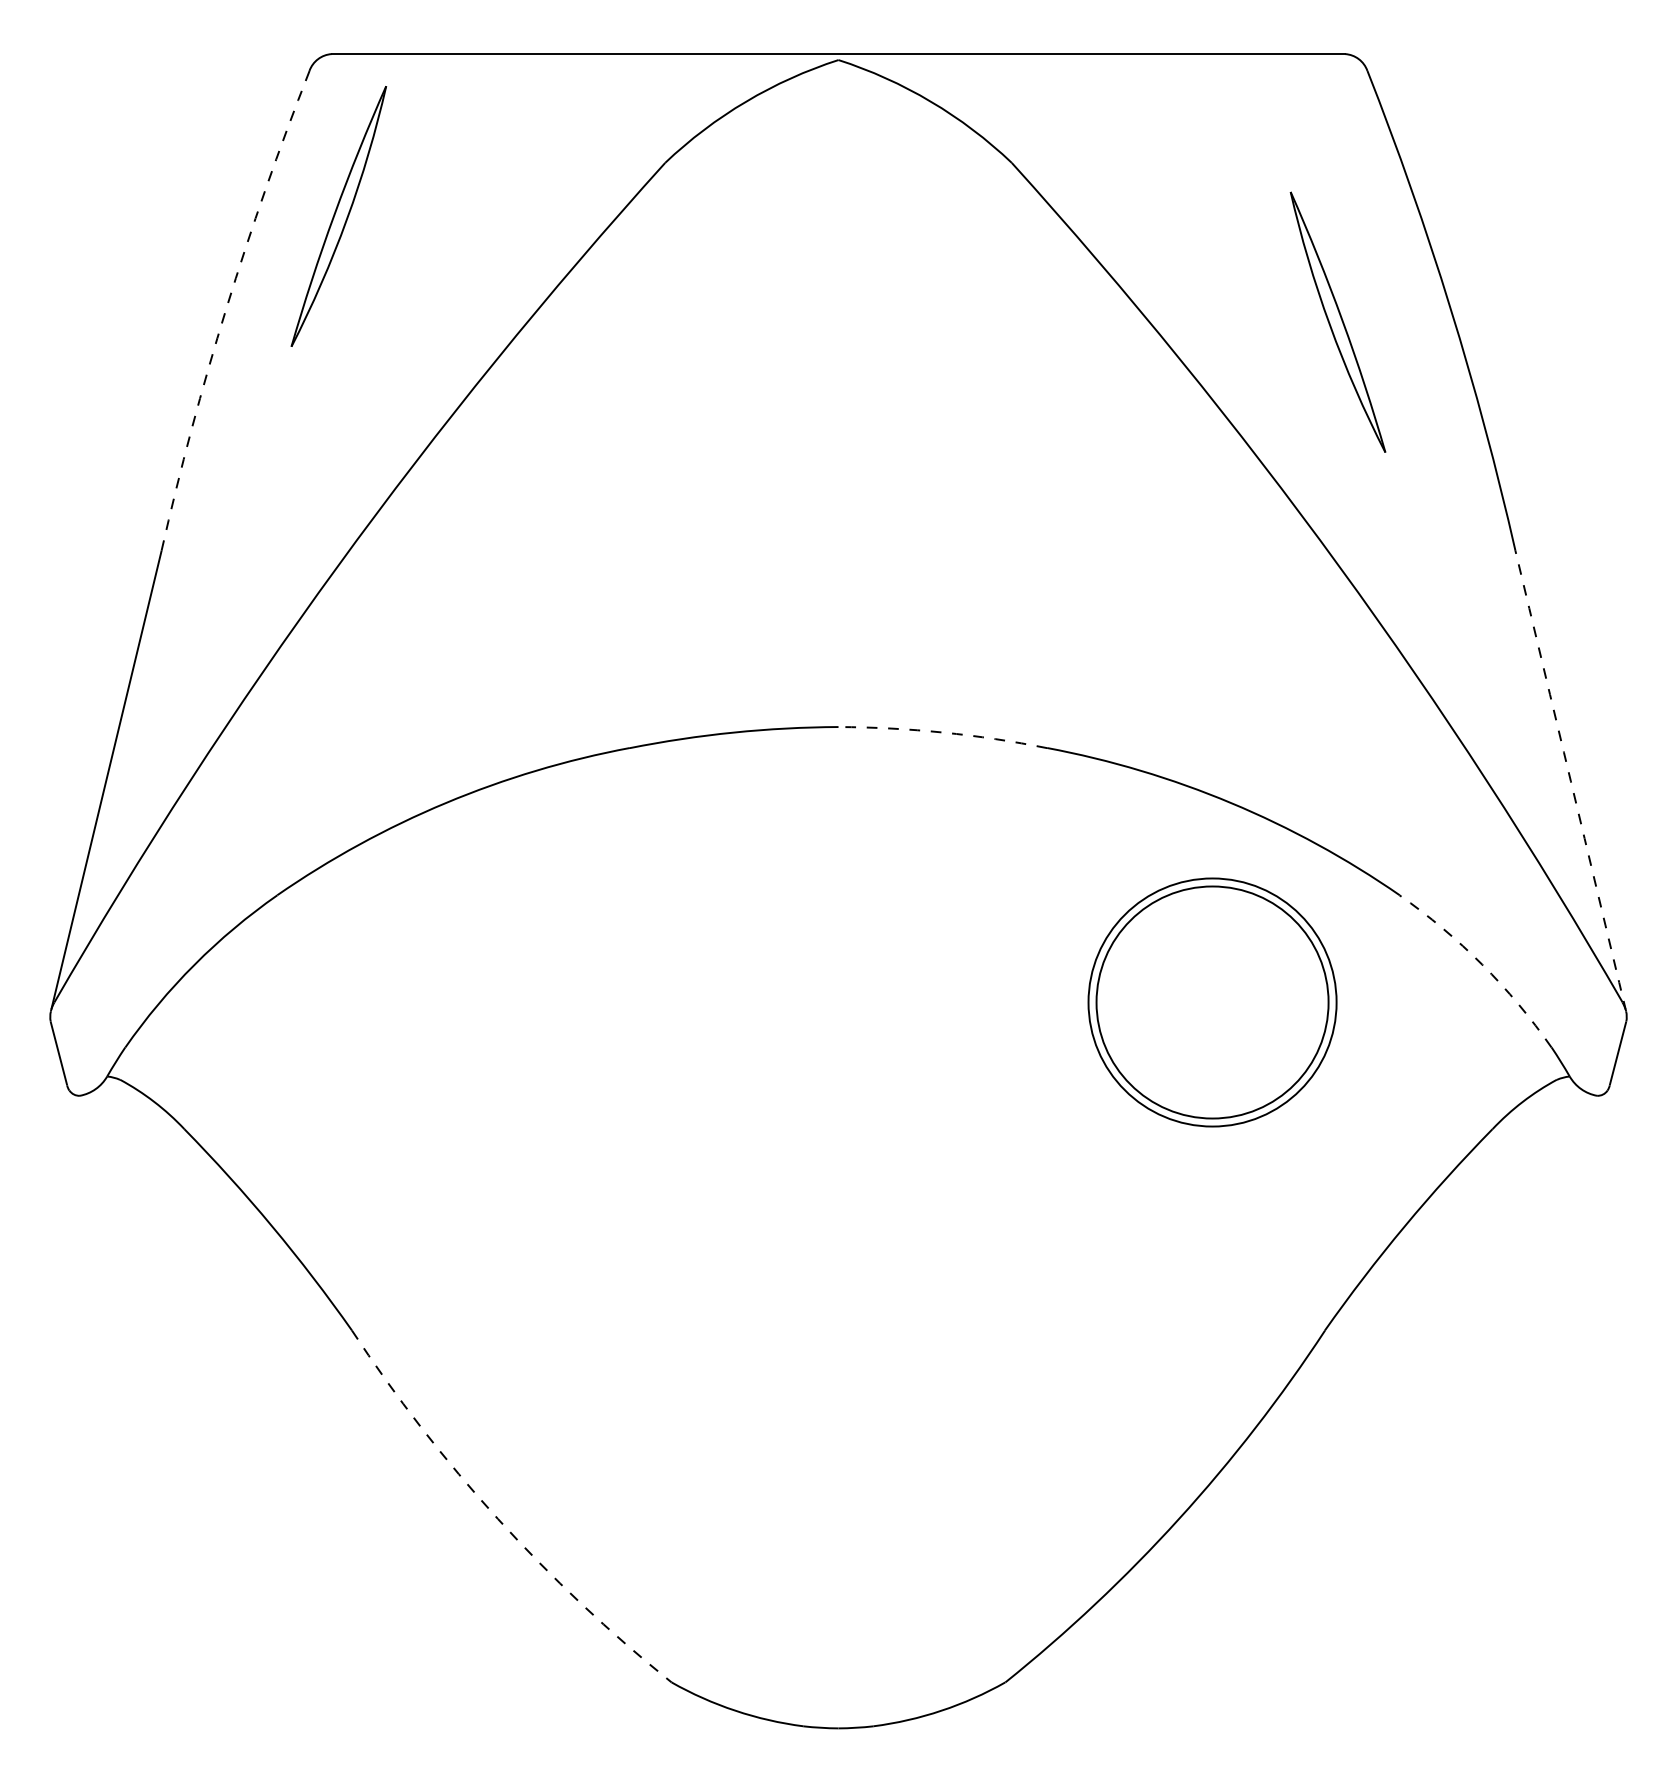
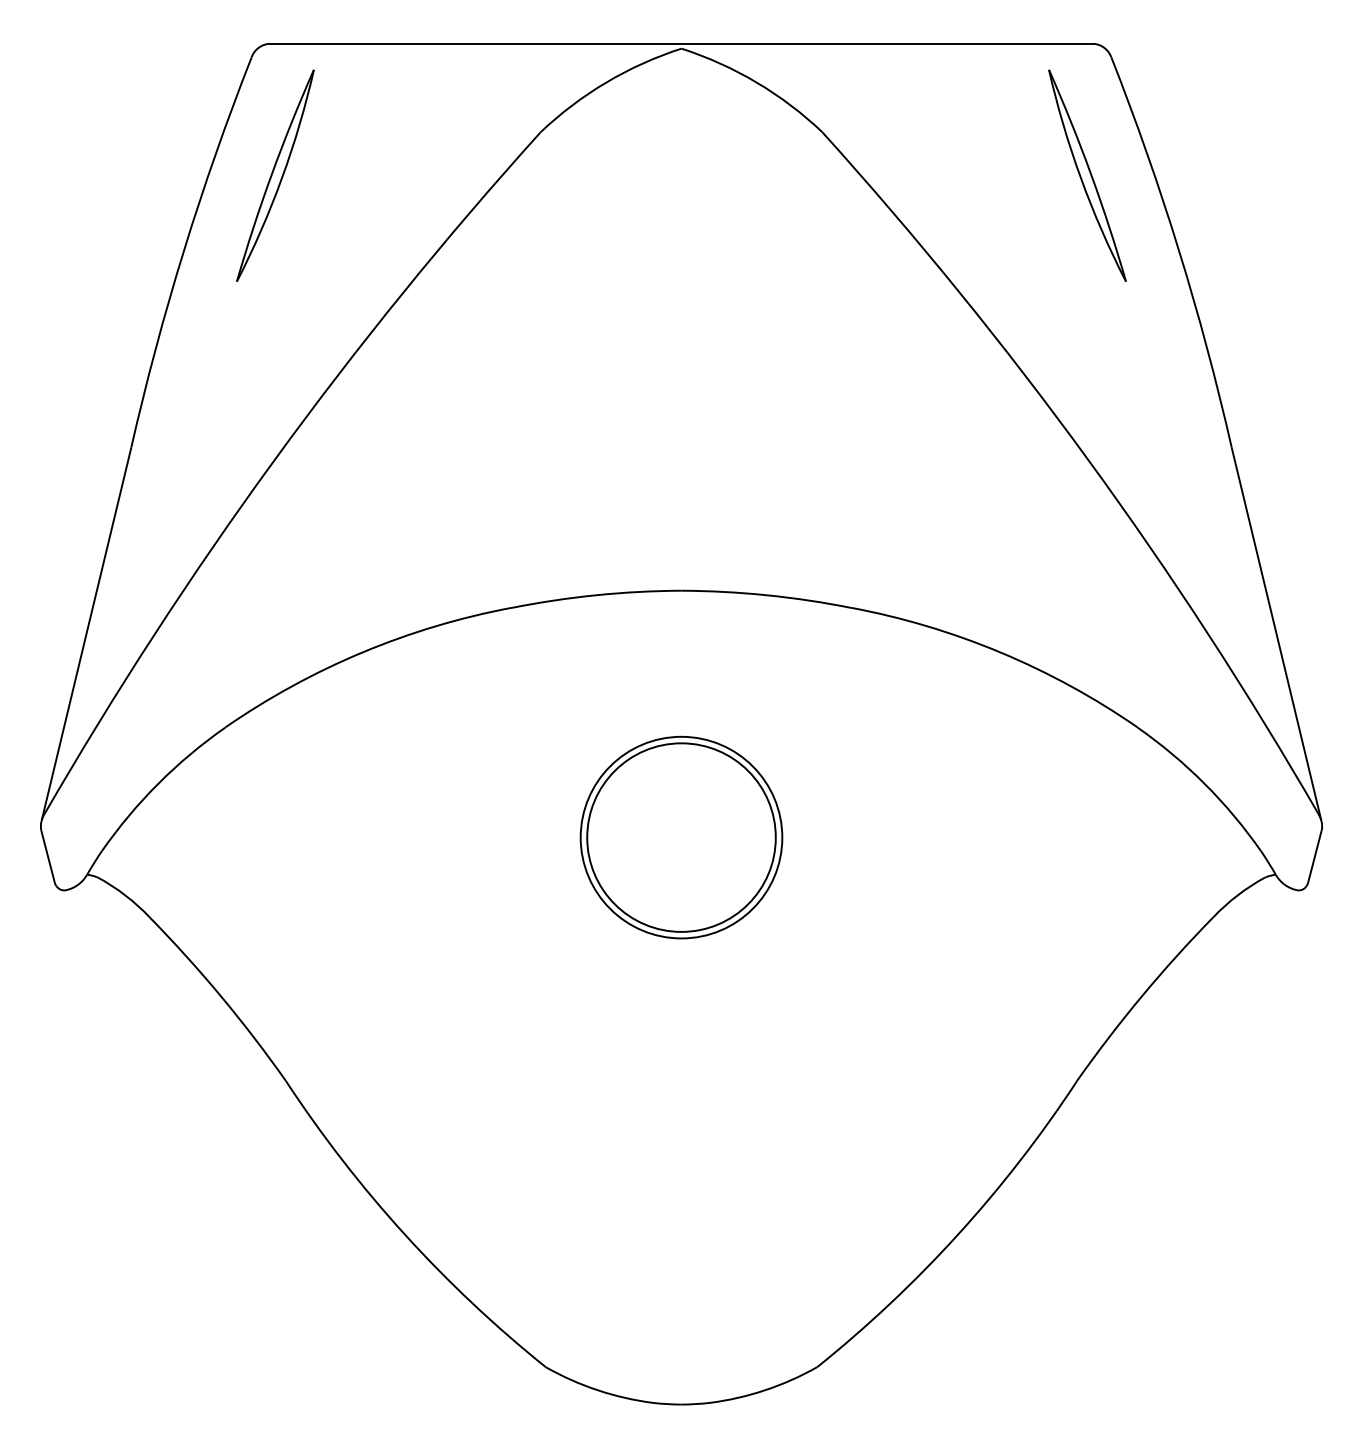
arc: (226, 308) -> (184, 250), dashed -> solid
part: (1338, 321) -> (1087, 175), moved
arc: (943, 732) -> (766, 595), dashed -> solid
arc: (1570, 780) -> (1276, 634), dashed -> solid
arc: (1481, 964) -> (1204, 783), dashed -> solid
part: (1212, 1002) -> (681, 837), moved
arc: (497, 1519) -> (404, 1234), dashed -> solid

